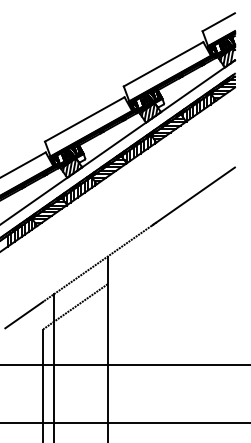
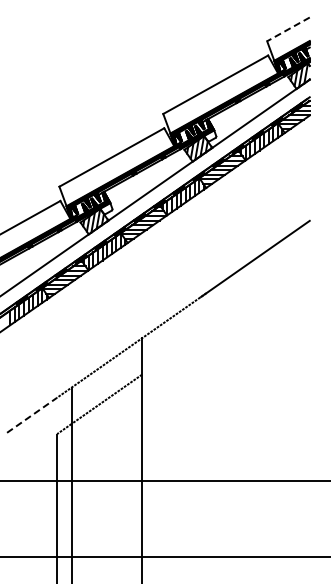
line: (218, 22) -> (288, 29), solid -> dashed
line: (24, 315) -> (32, 415), solid -> dashed

